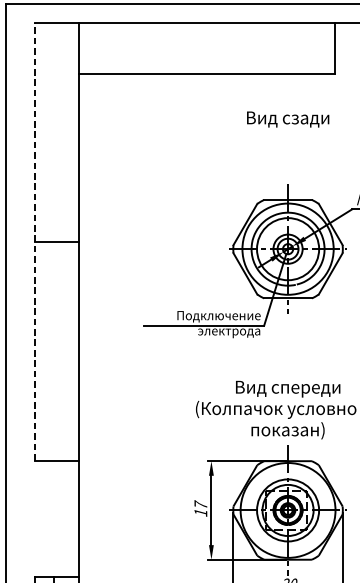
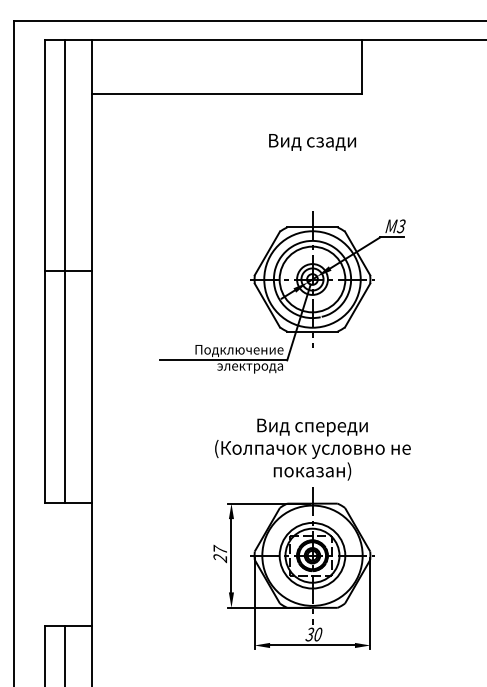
line: (53, 240) -> (64, 270), added
line: (35, 241) -> (45, 271), dashed -> solid
text: (200, 513) -> (219, 558), 17 -> 27

